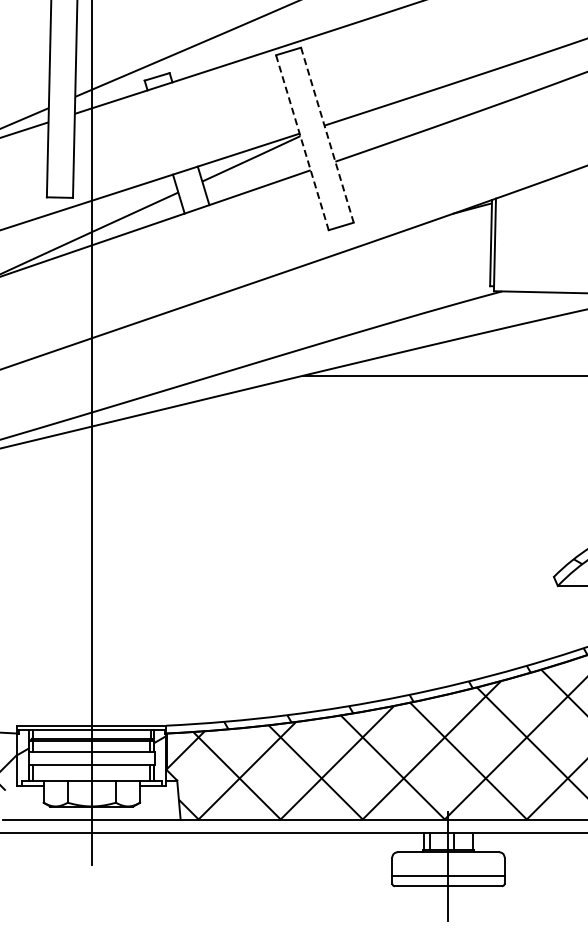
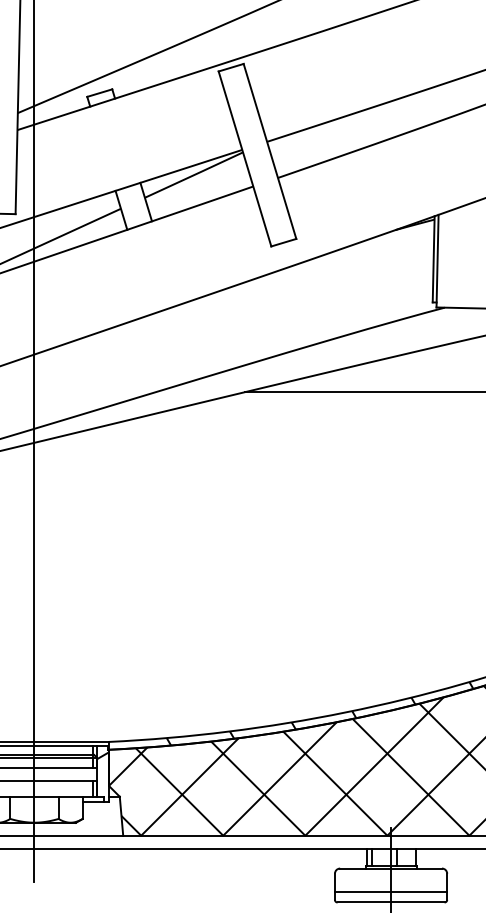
line: (327, 135) -> (270, 151), dashed -> solid
line: (302, 143) -> (245, 159), dashed -> solid

